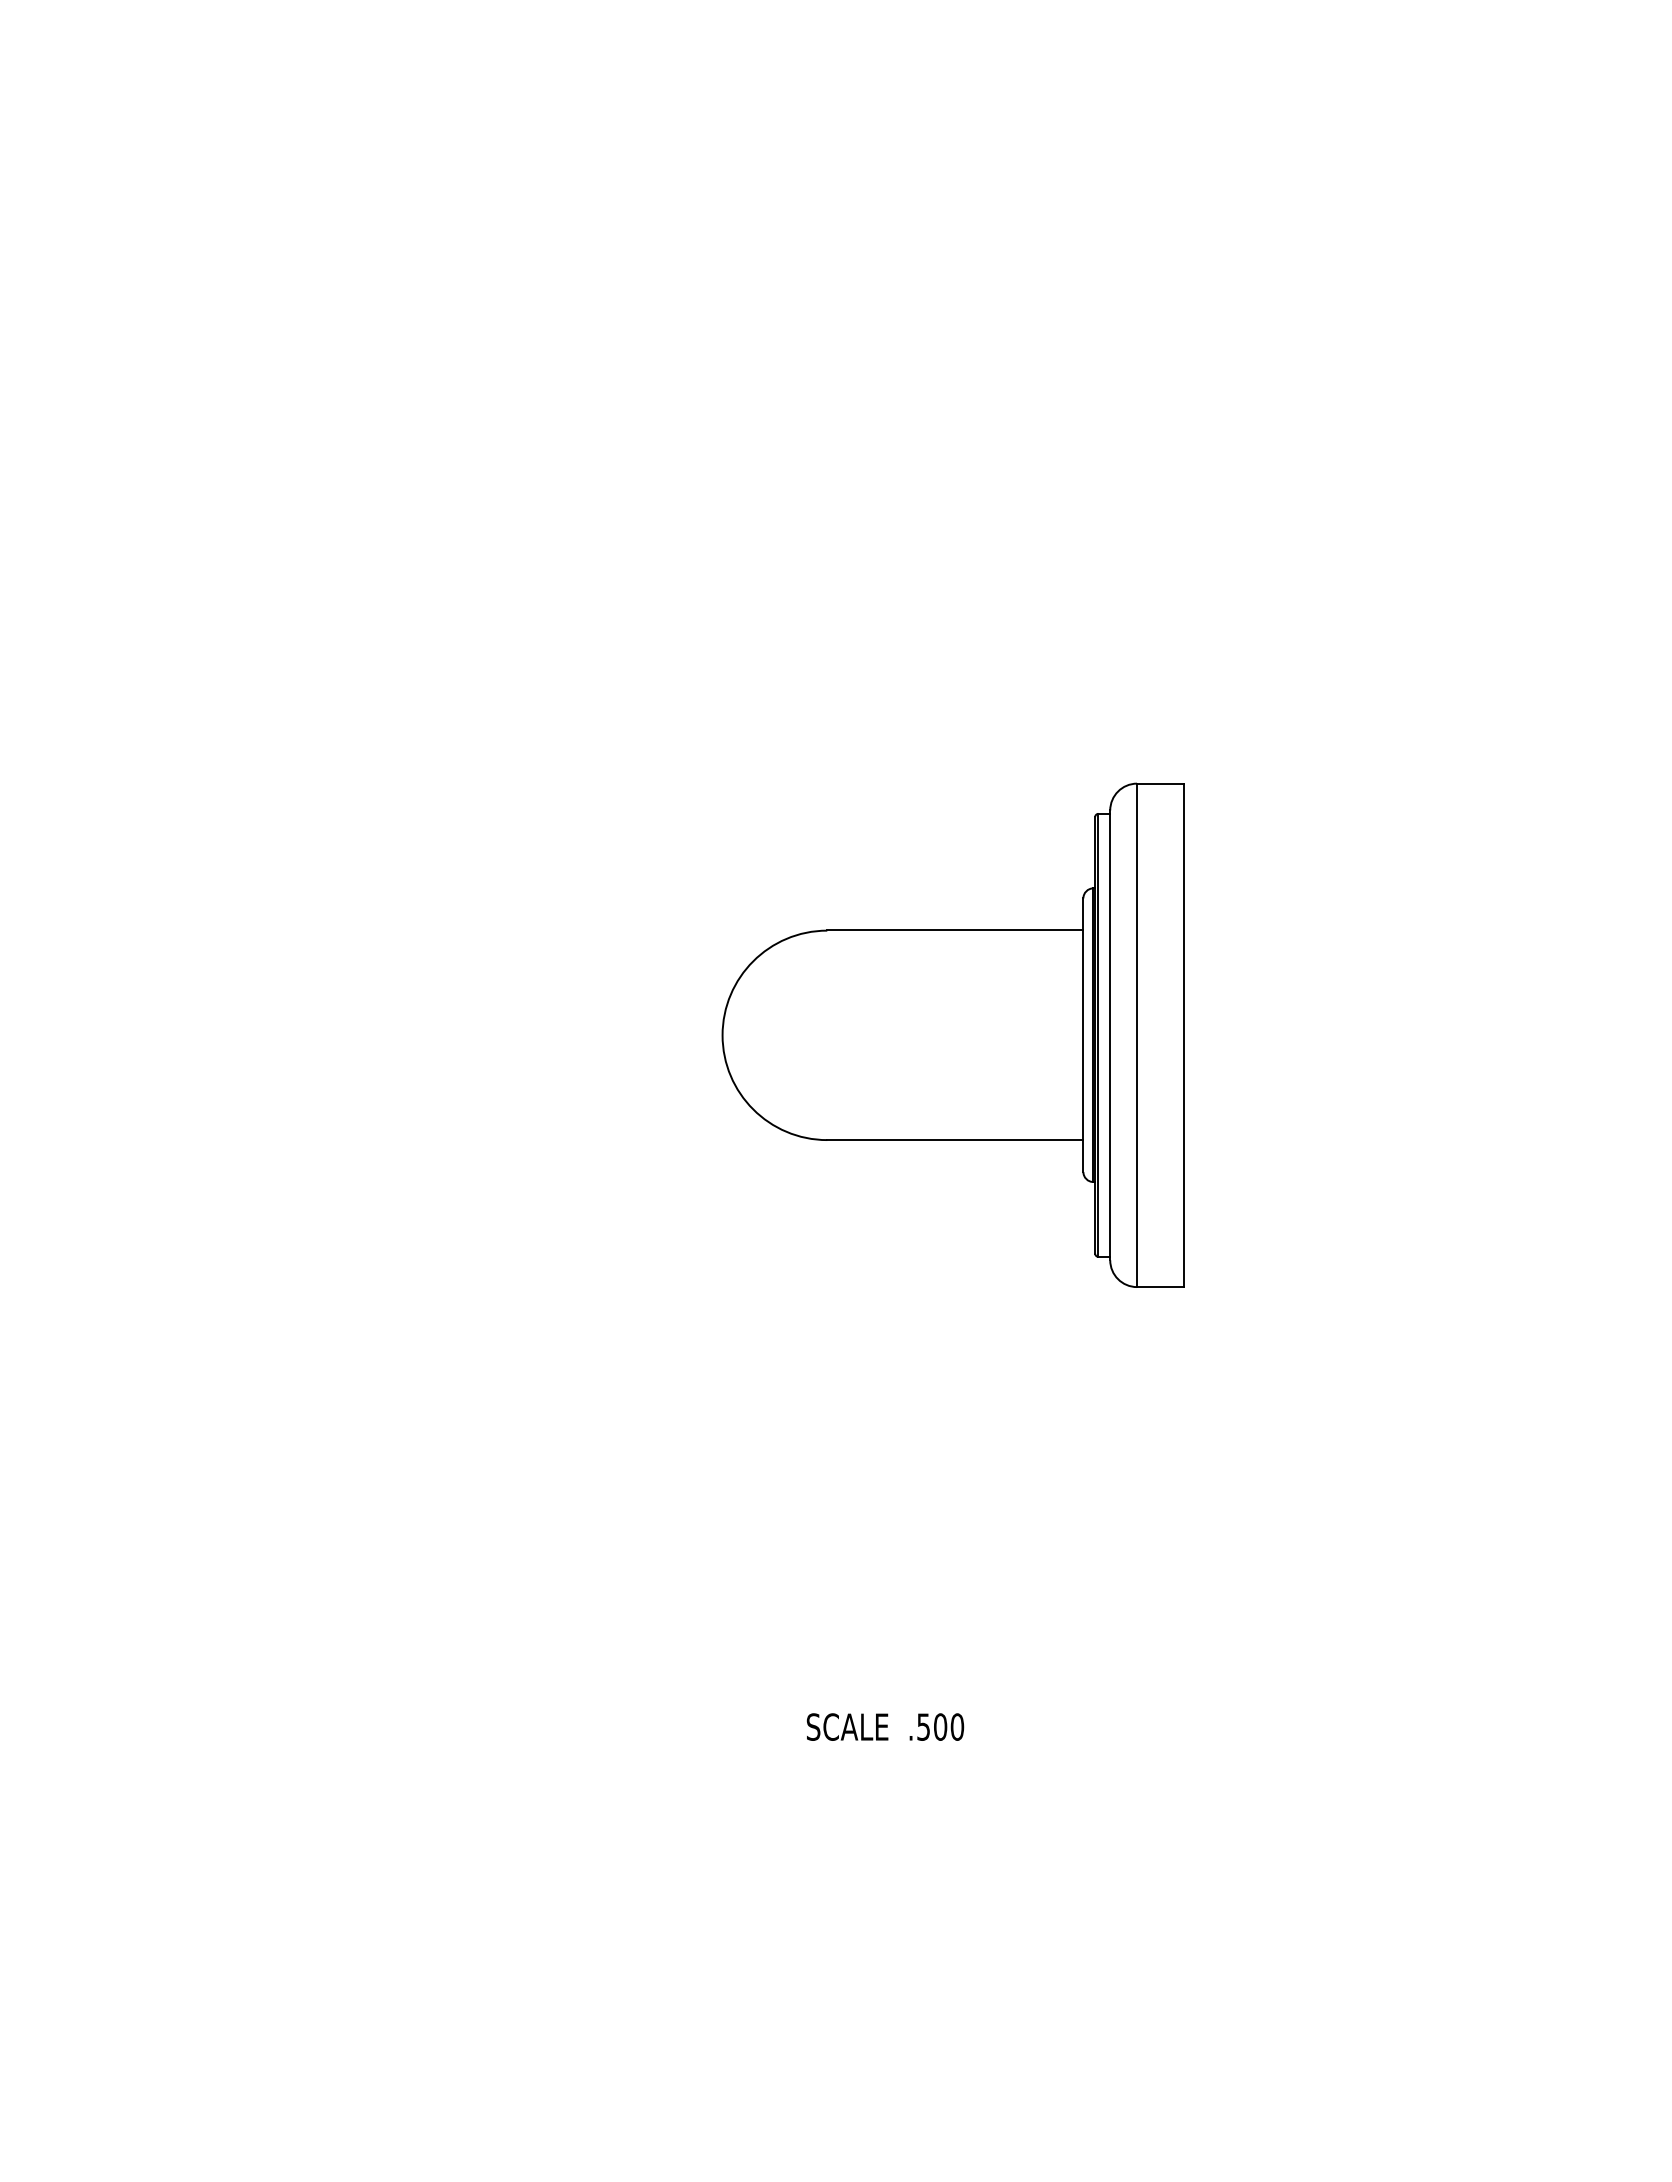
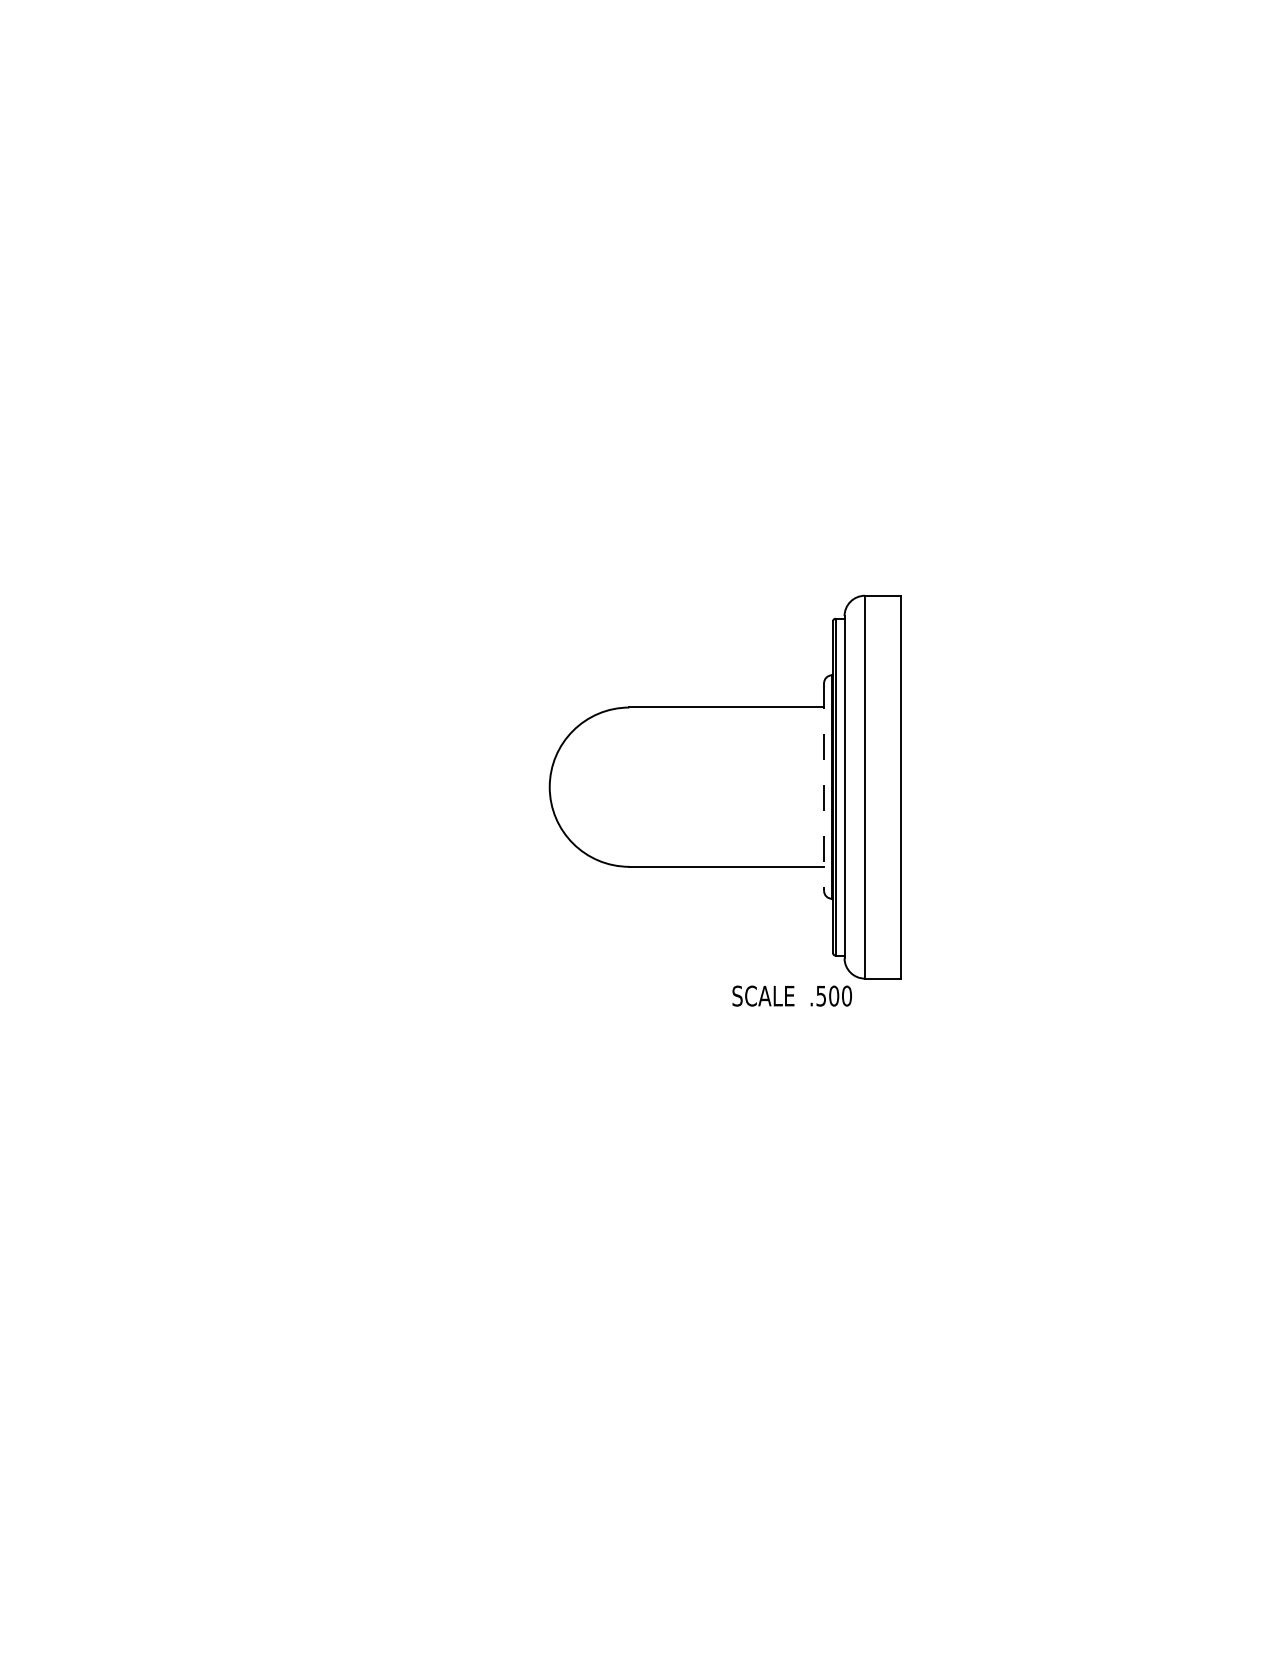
line: (1083, 1035) -> (824, 787), solid -> dashed
text: (885, 1726) -> (792, 995), moved

